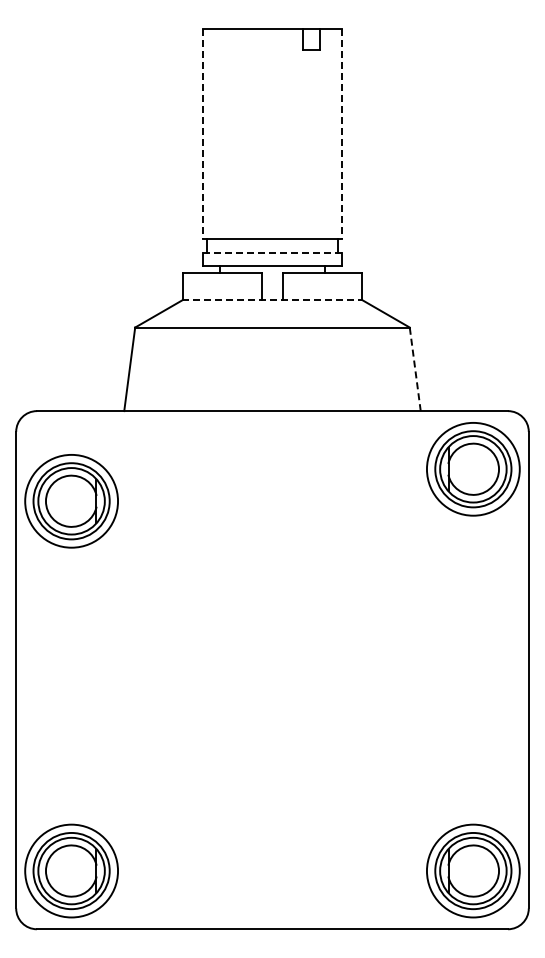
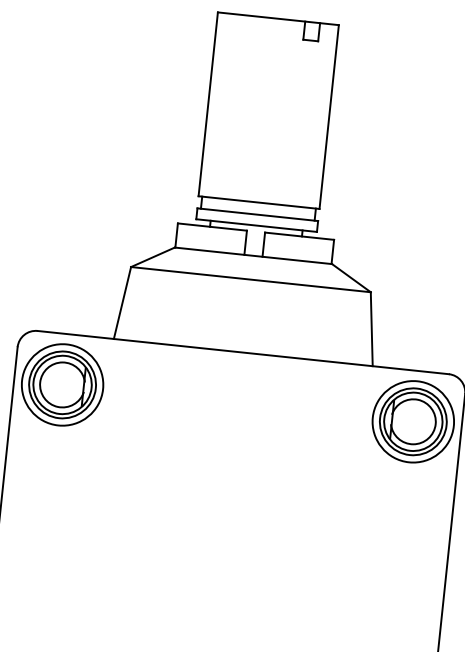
line: (203, 134) -> (208, 104), dashed -> solid
line: (341, 134) -> (328, 117), dashed -> solid
line: (273, 253) -> (258, 215), dashed -> solid
line: (273, 300) -> (254, 256), dashed -> solid
line: (415, 368) -> (372, 328), dashed -> solid
part: (71, 501) -> (62, 385), moved

